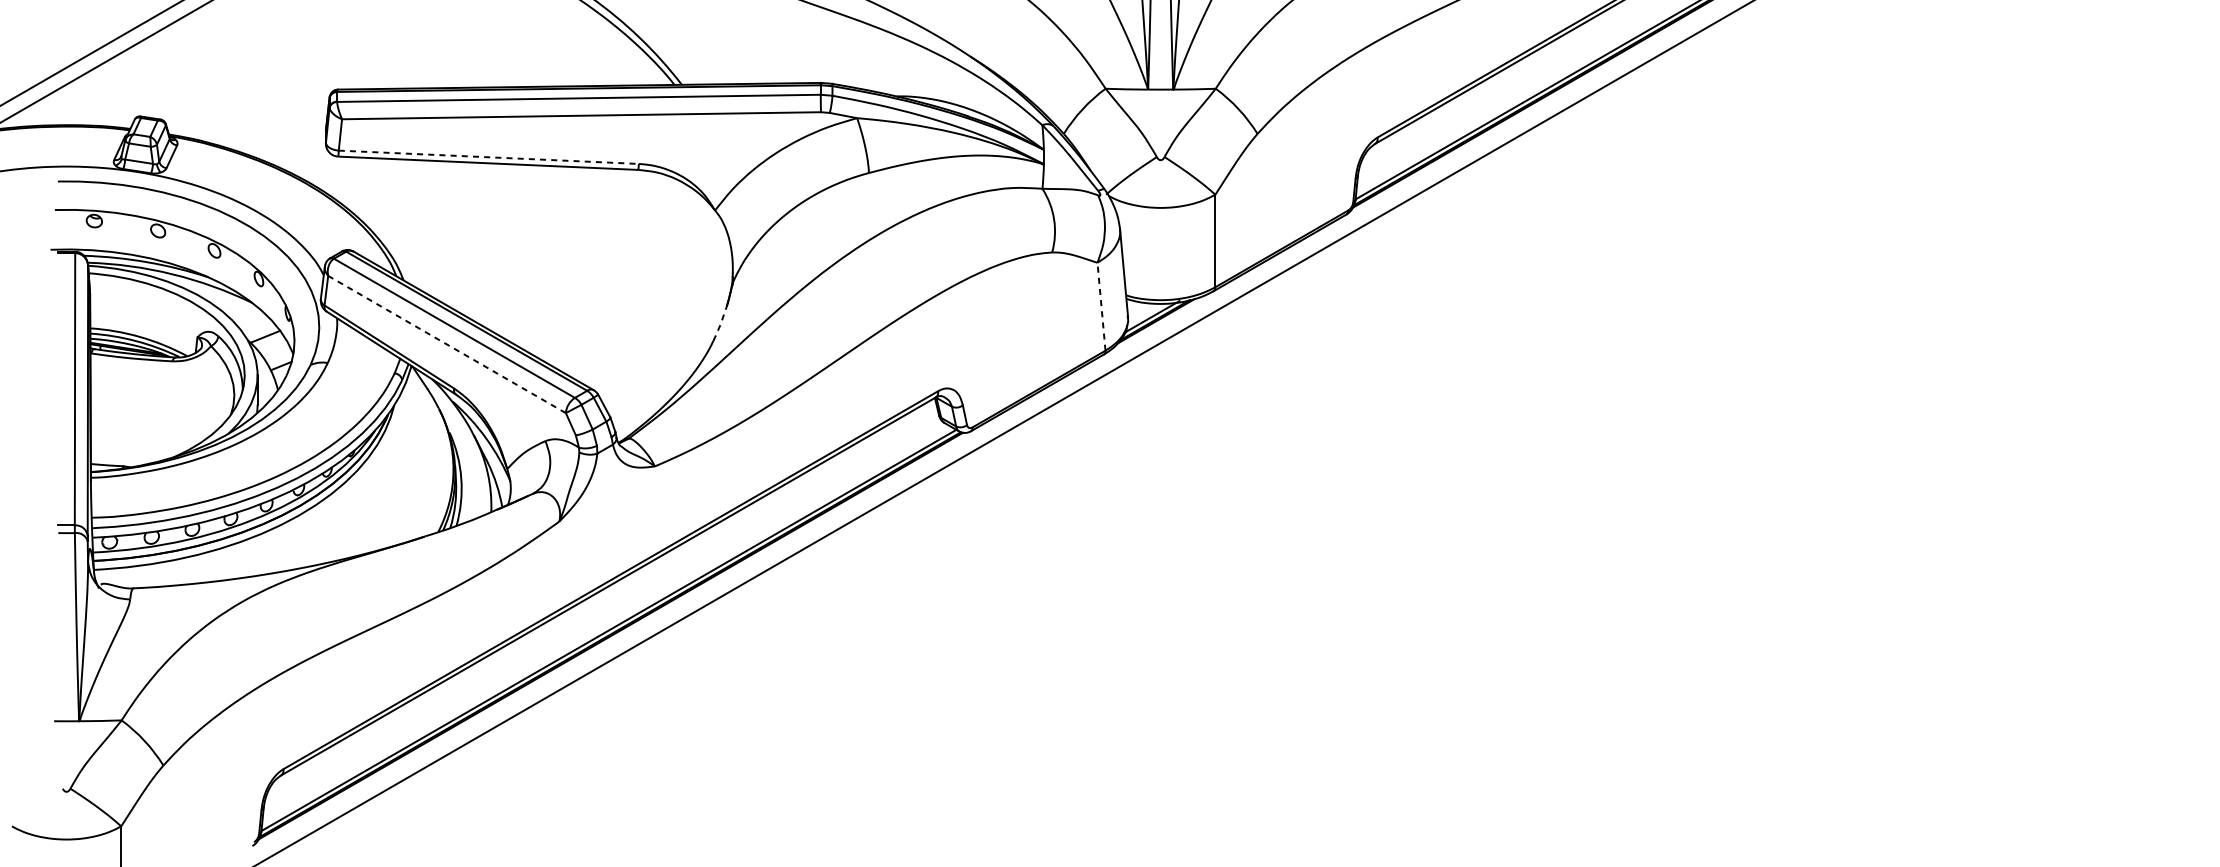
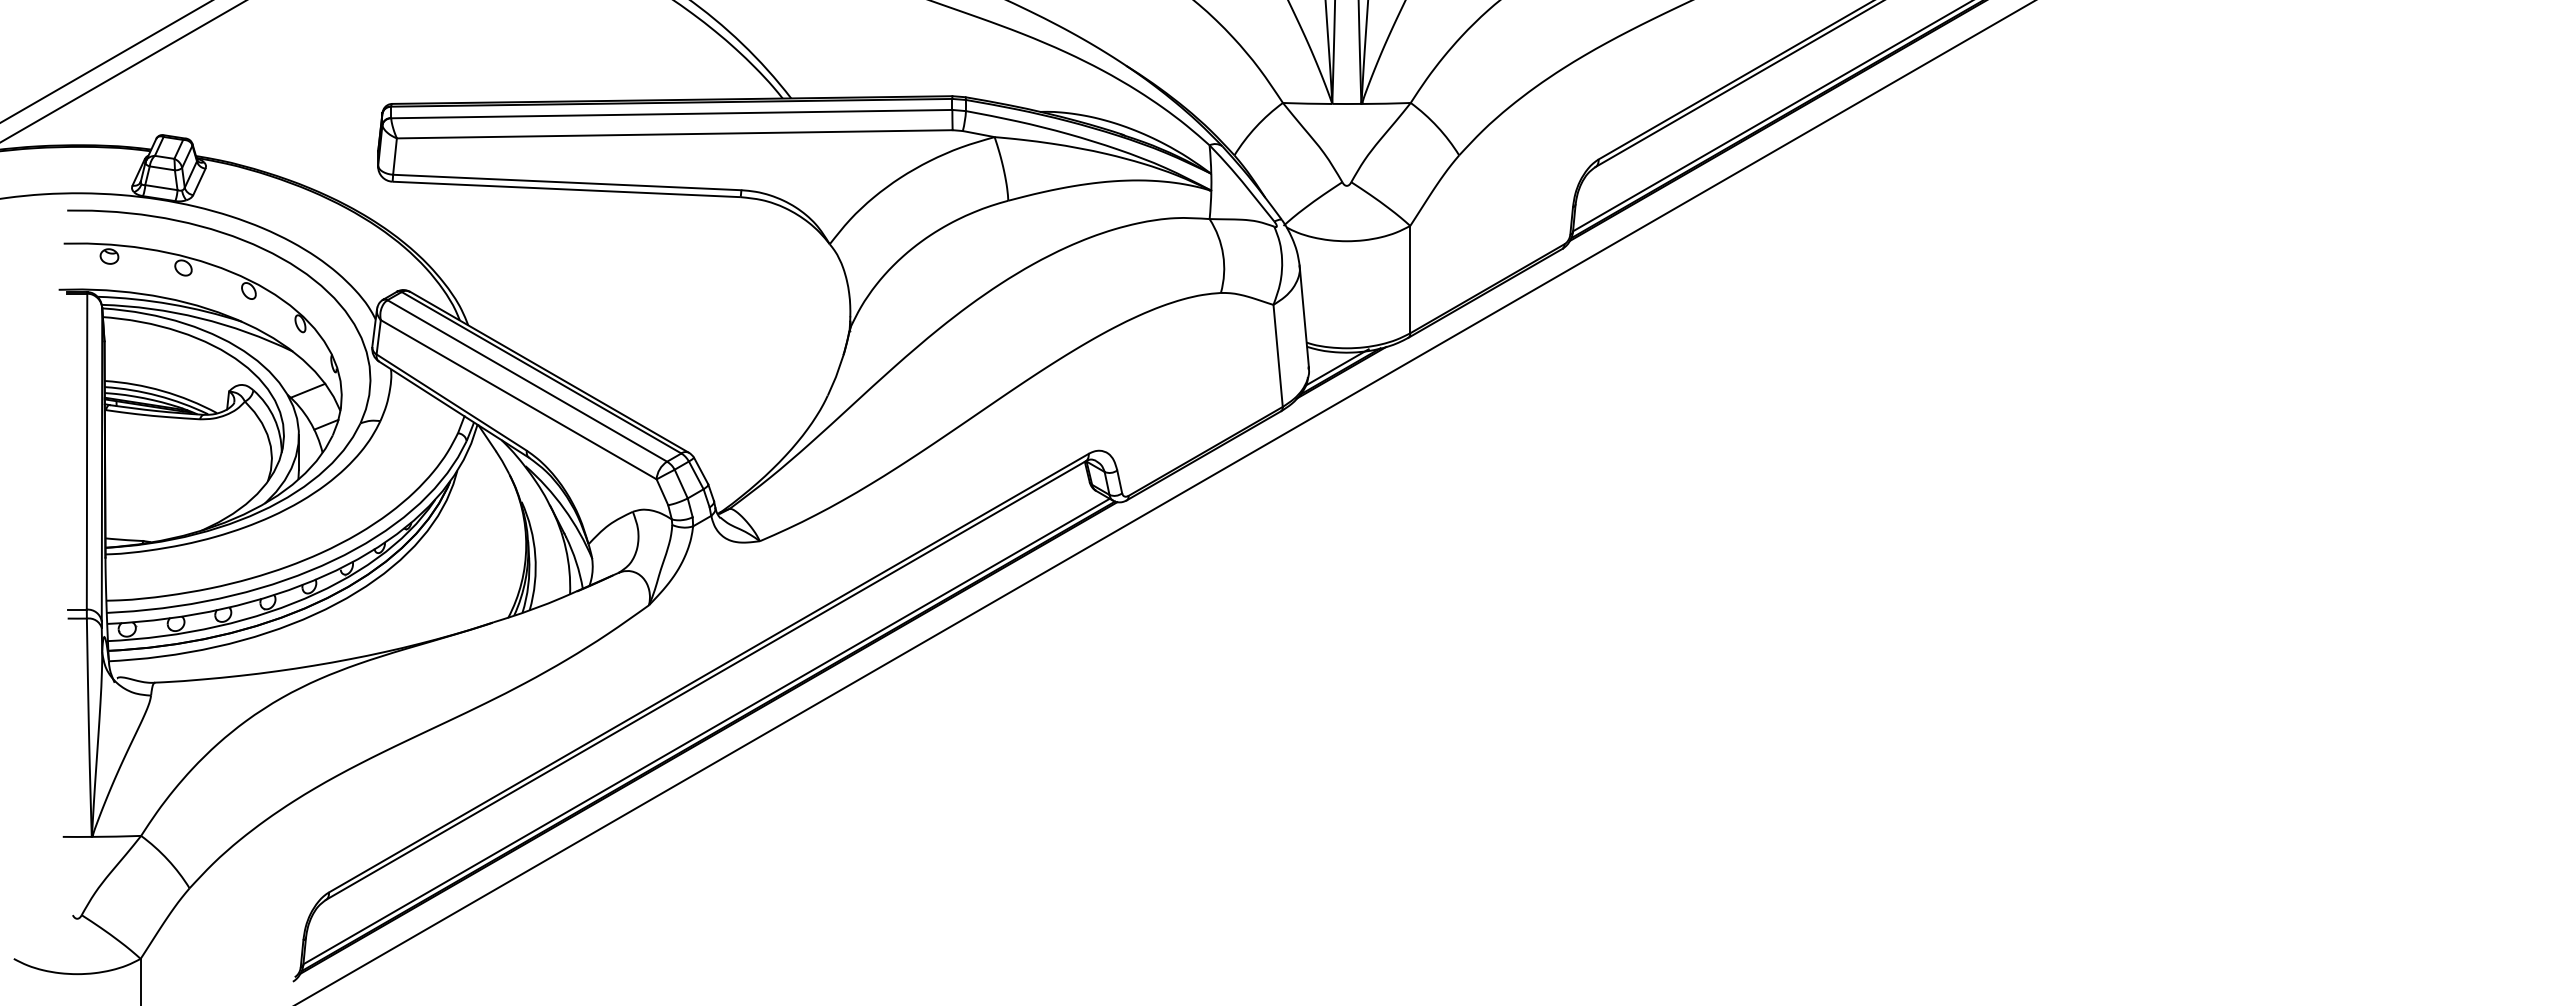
line: (489, 157) -> (567, 182), dashed -> solid
line: (1101, 306) -> (1278, 355), dashed -> solid
line: (720, 323) -> (836, 375), dashed -> solid
line: (446, 344) -> (518, 399), dashed -> solid

